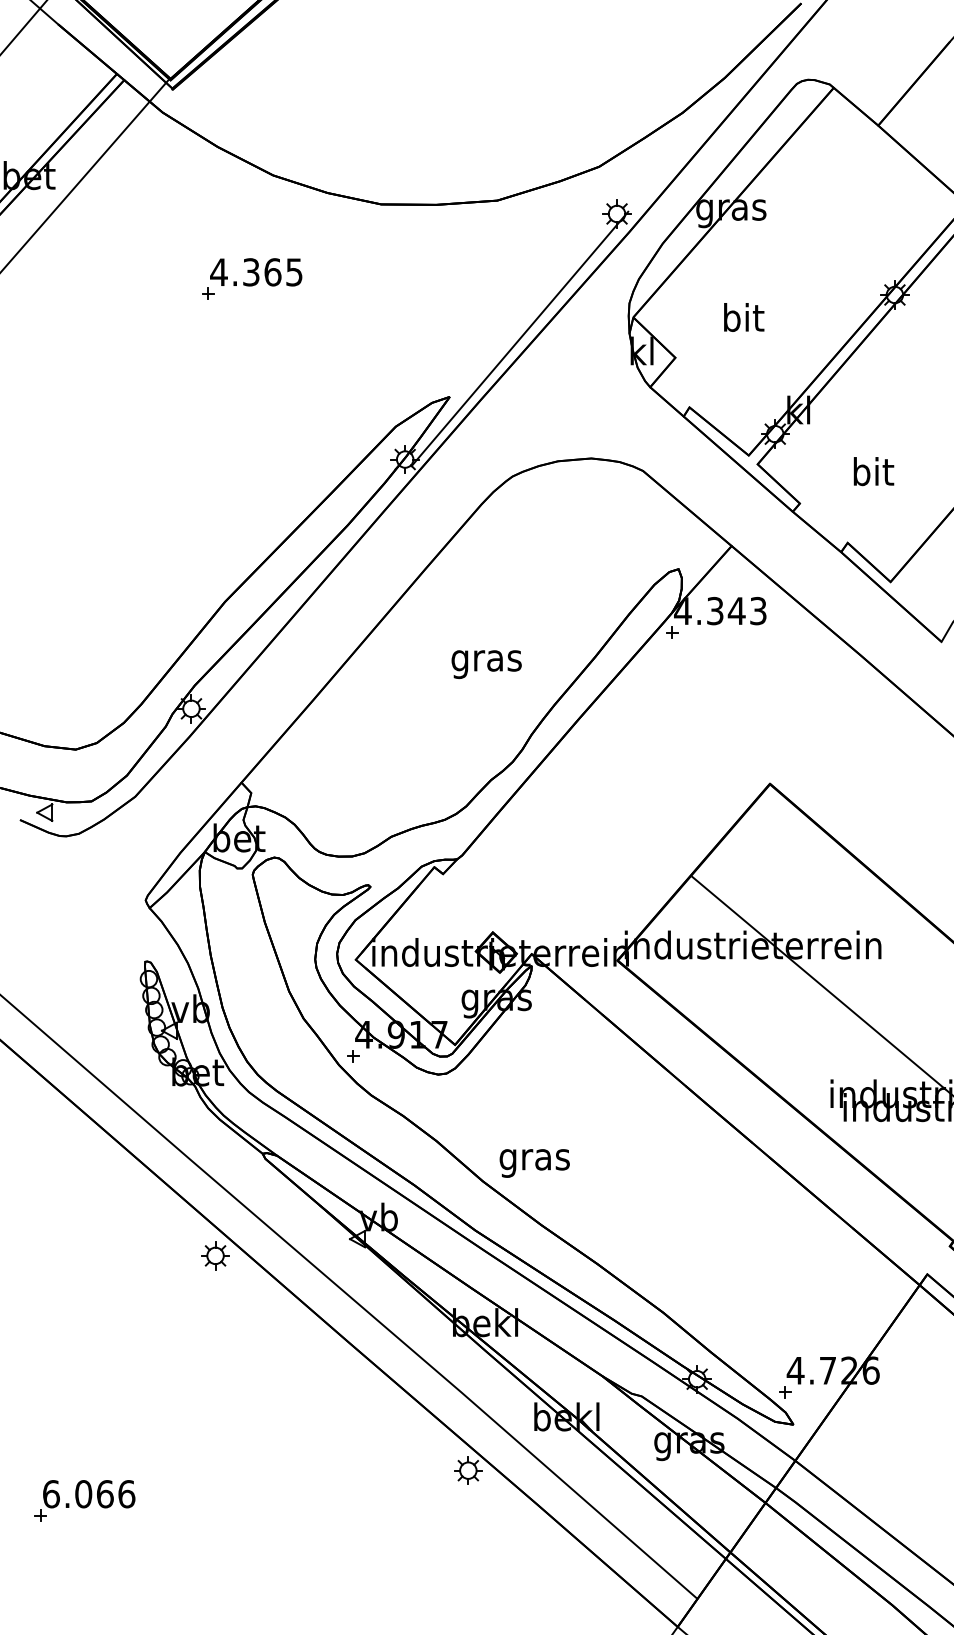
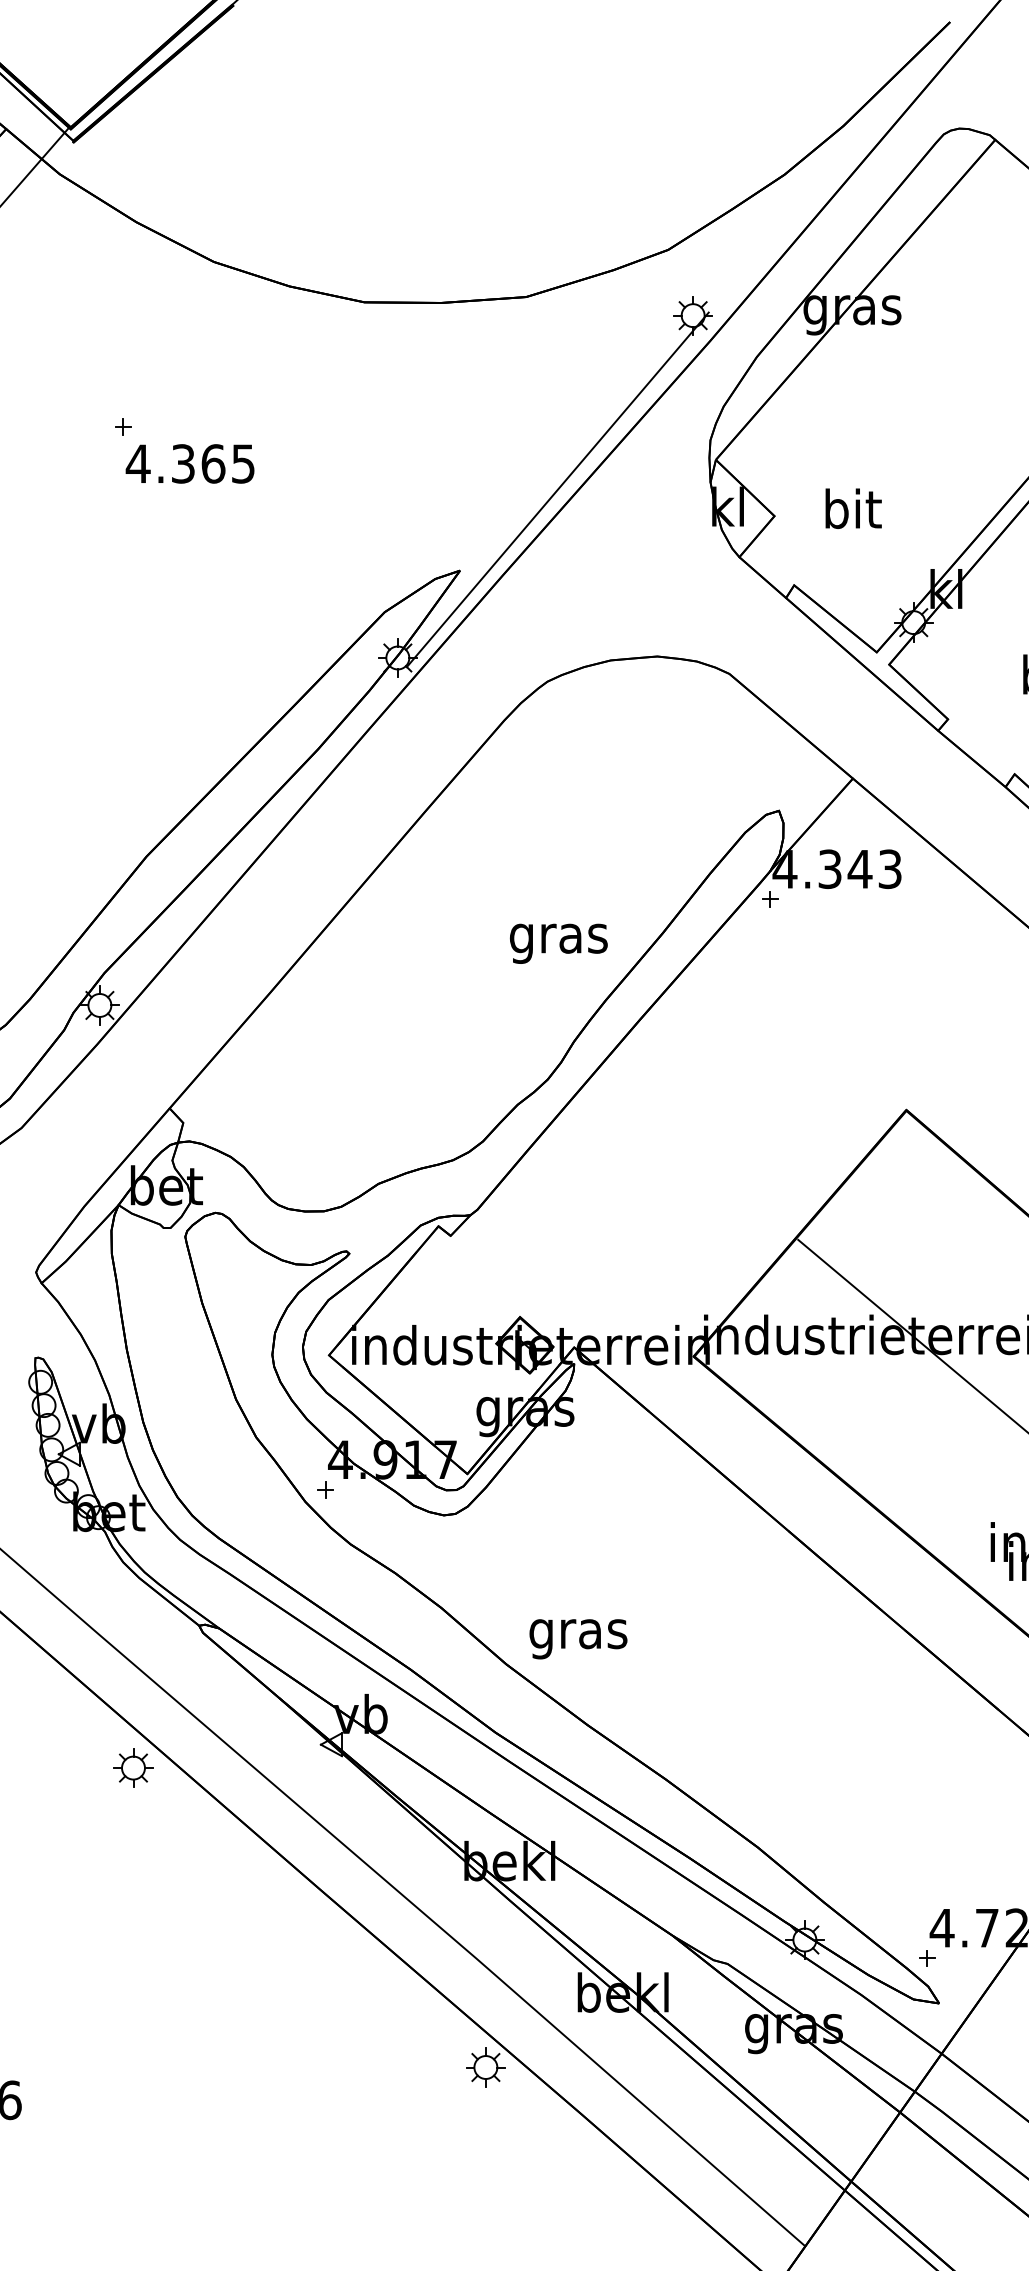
text: (256, 272) -> (190, 464), moved
text: (744, 317) -> (854, 508), moved
text: (486, 664) -> (558, 943), moved

